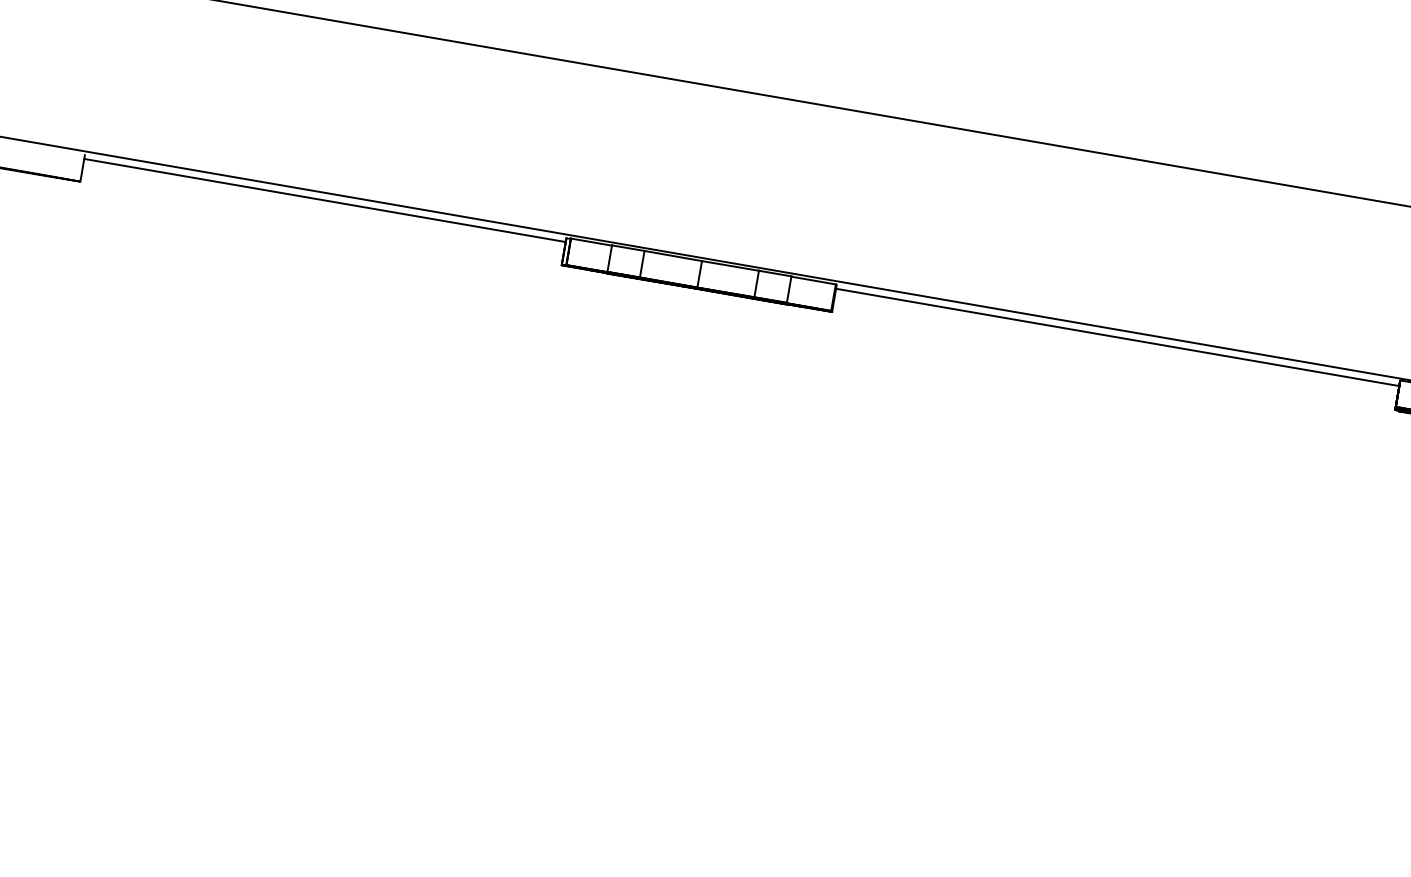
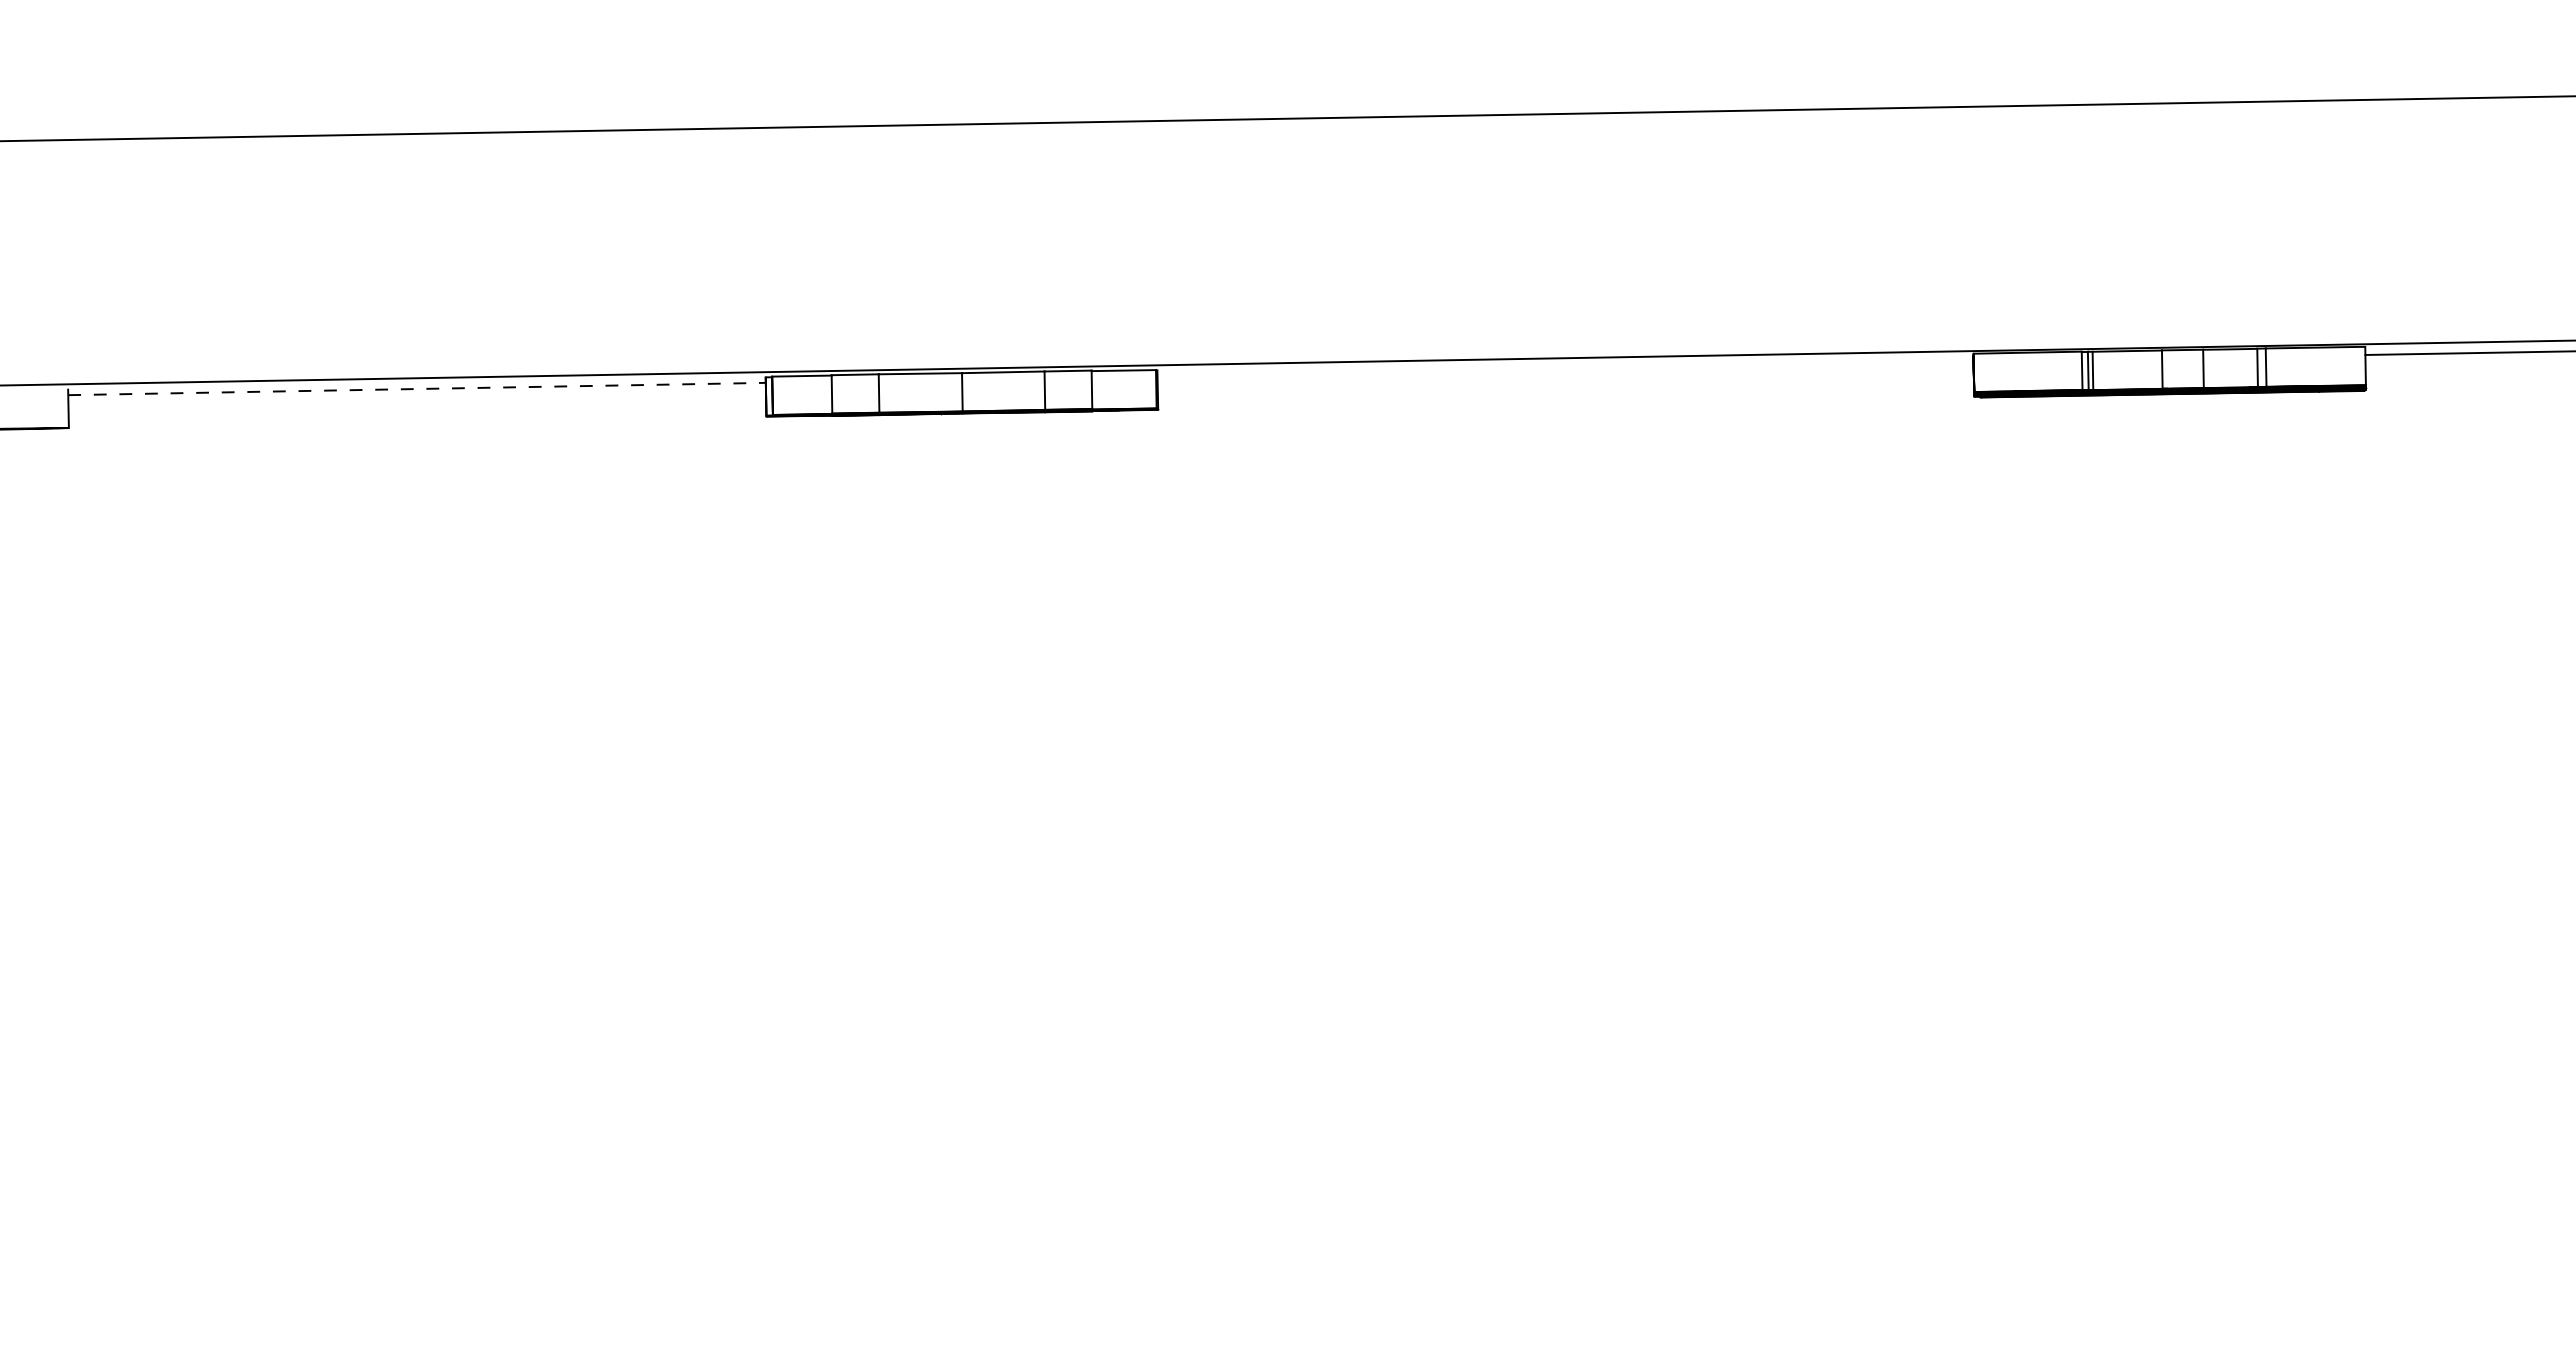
line: (325, 200) -> (417, 389), solid -> dashed
line: (1117, 337) -> (1565, 368), removed

